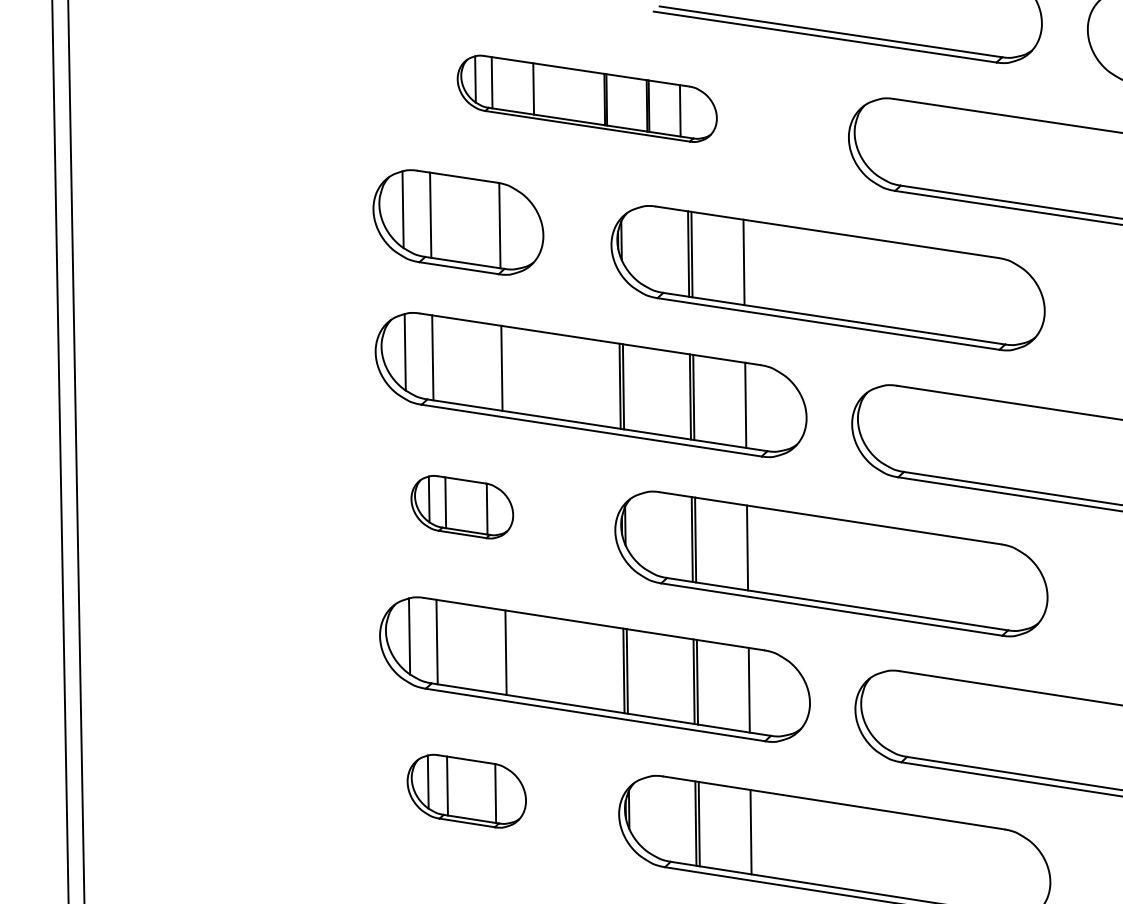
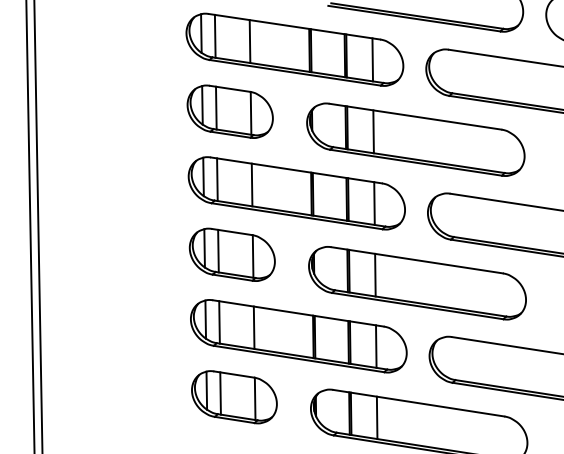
part: (586, 98) -> (294, 49), size x1.67
part: (460, 506) -> (231, 254), size x1.67
part: (466, 791) -> (234, 397), size x1.43

